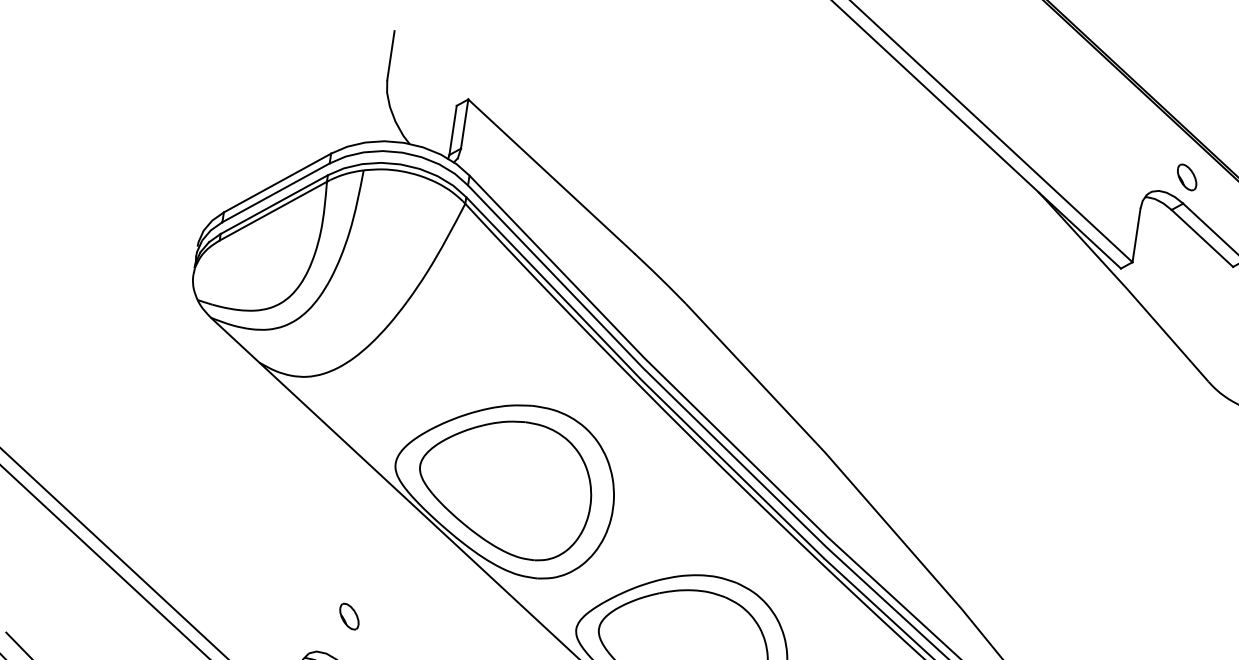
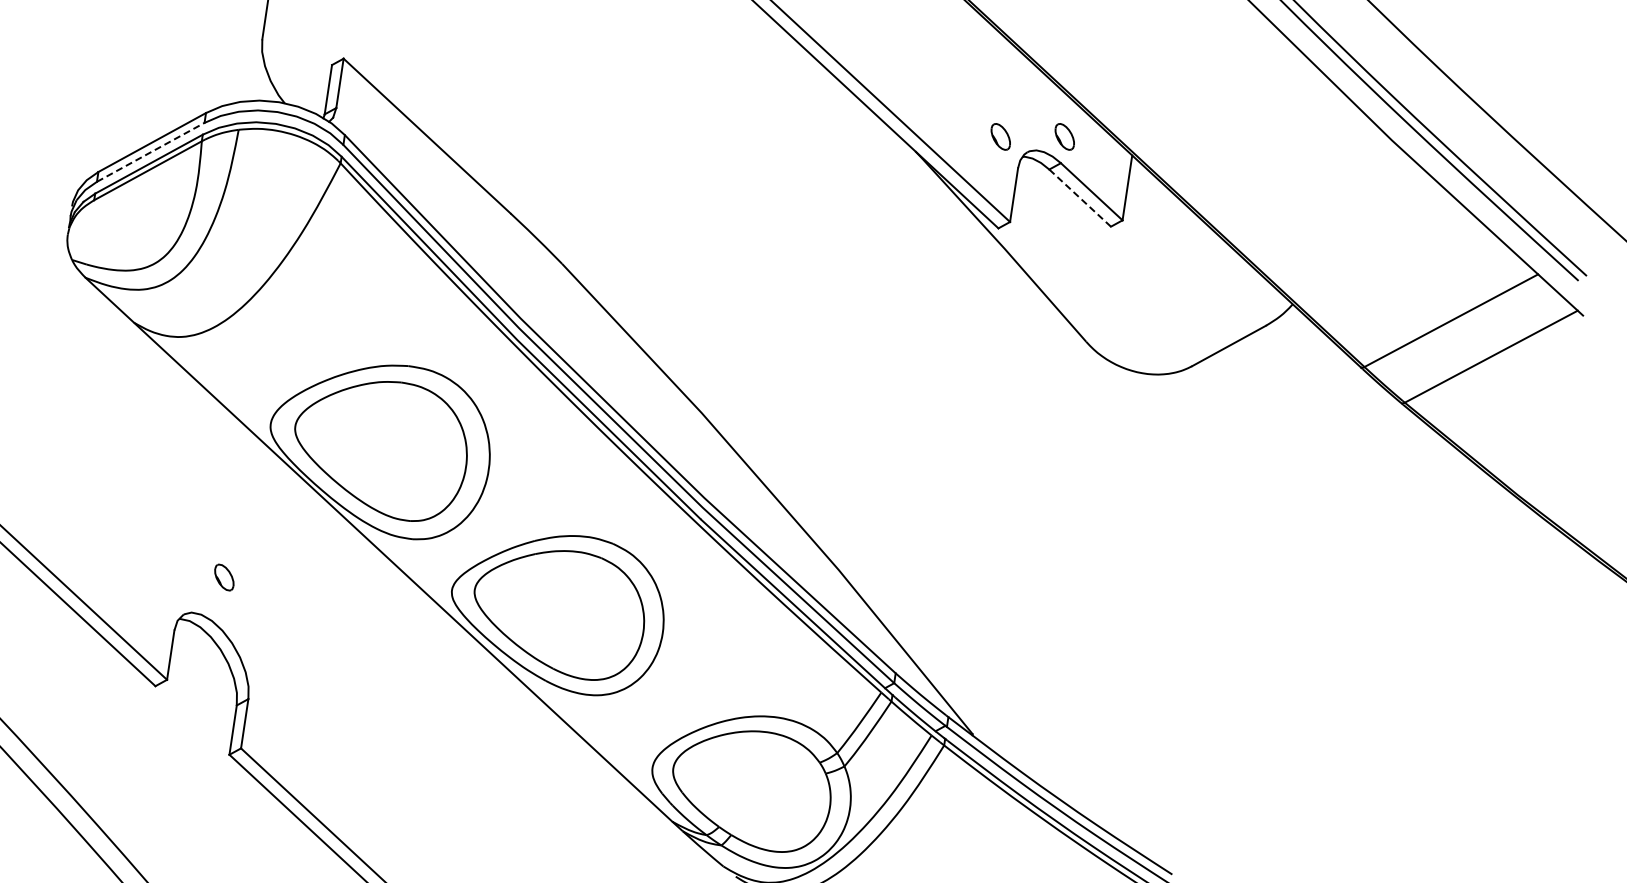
part: (1122, 177) -> (1000, 136), added
line: (276, 192) -> (151, 152), solid -> dashed
line: (1201, 237) -> (1079, 197), solid -> dashed

